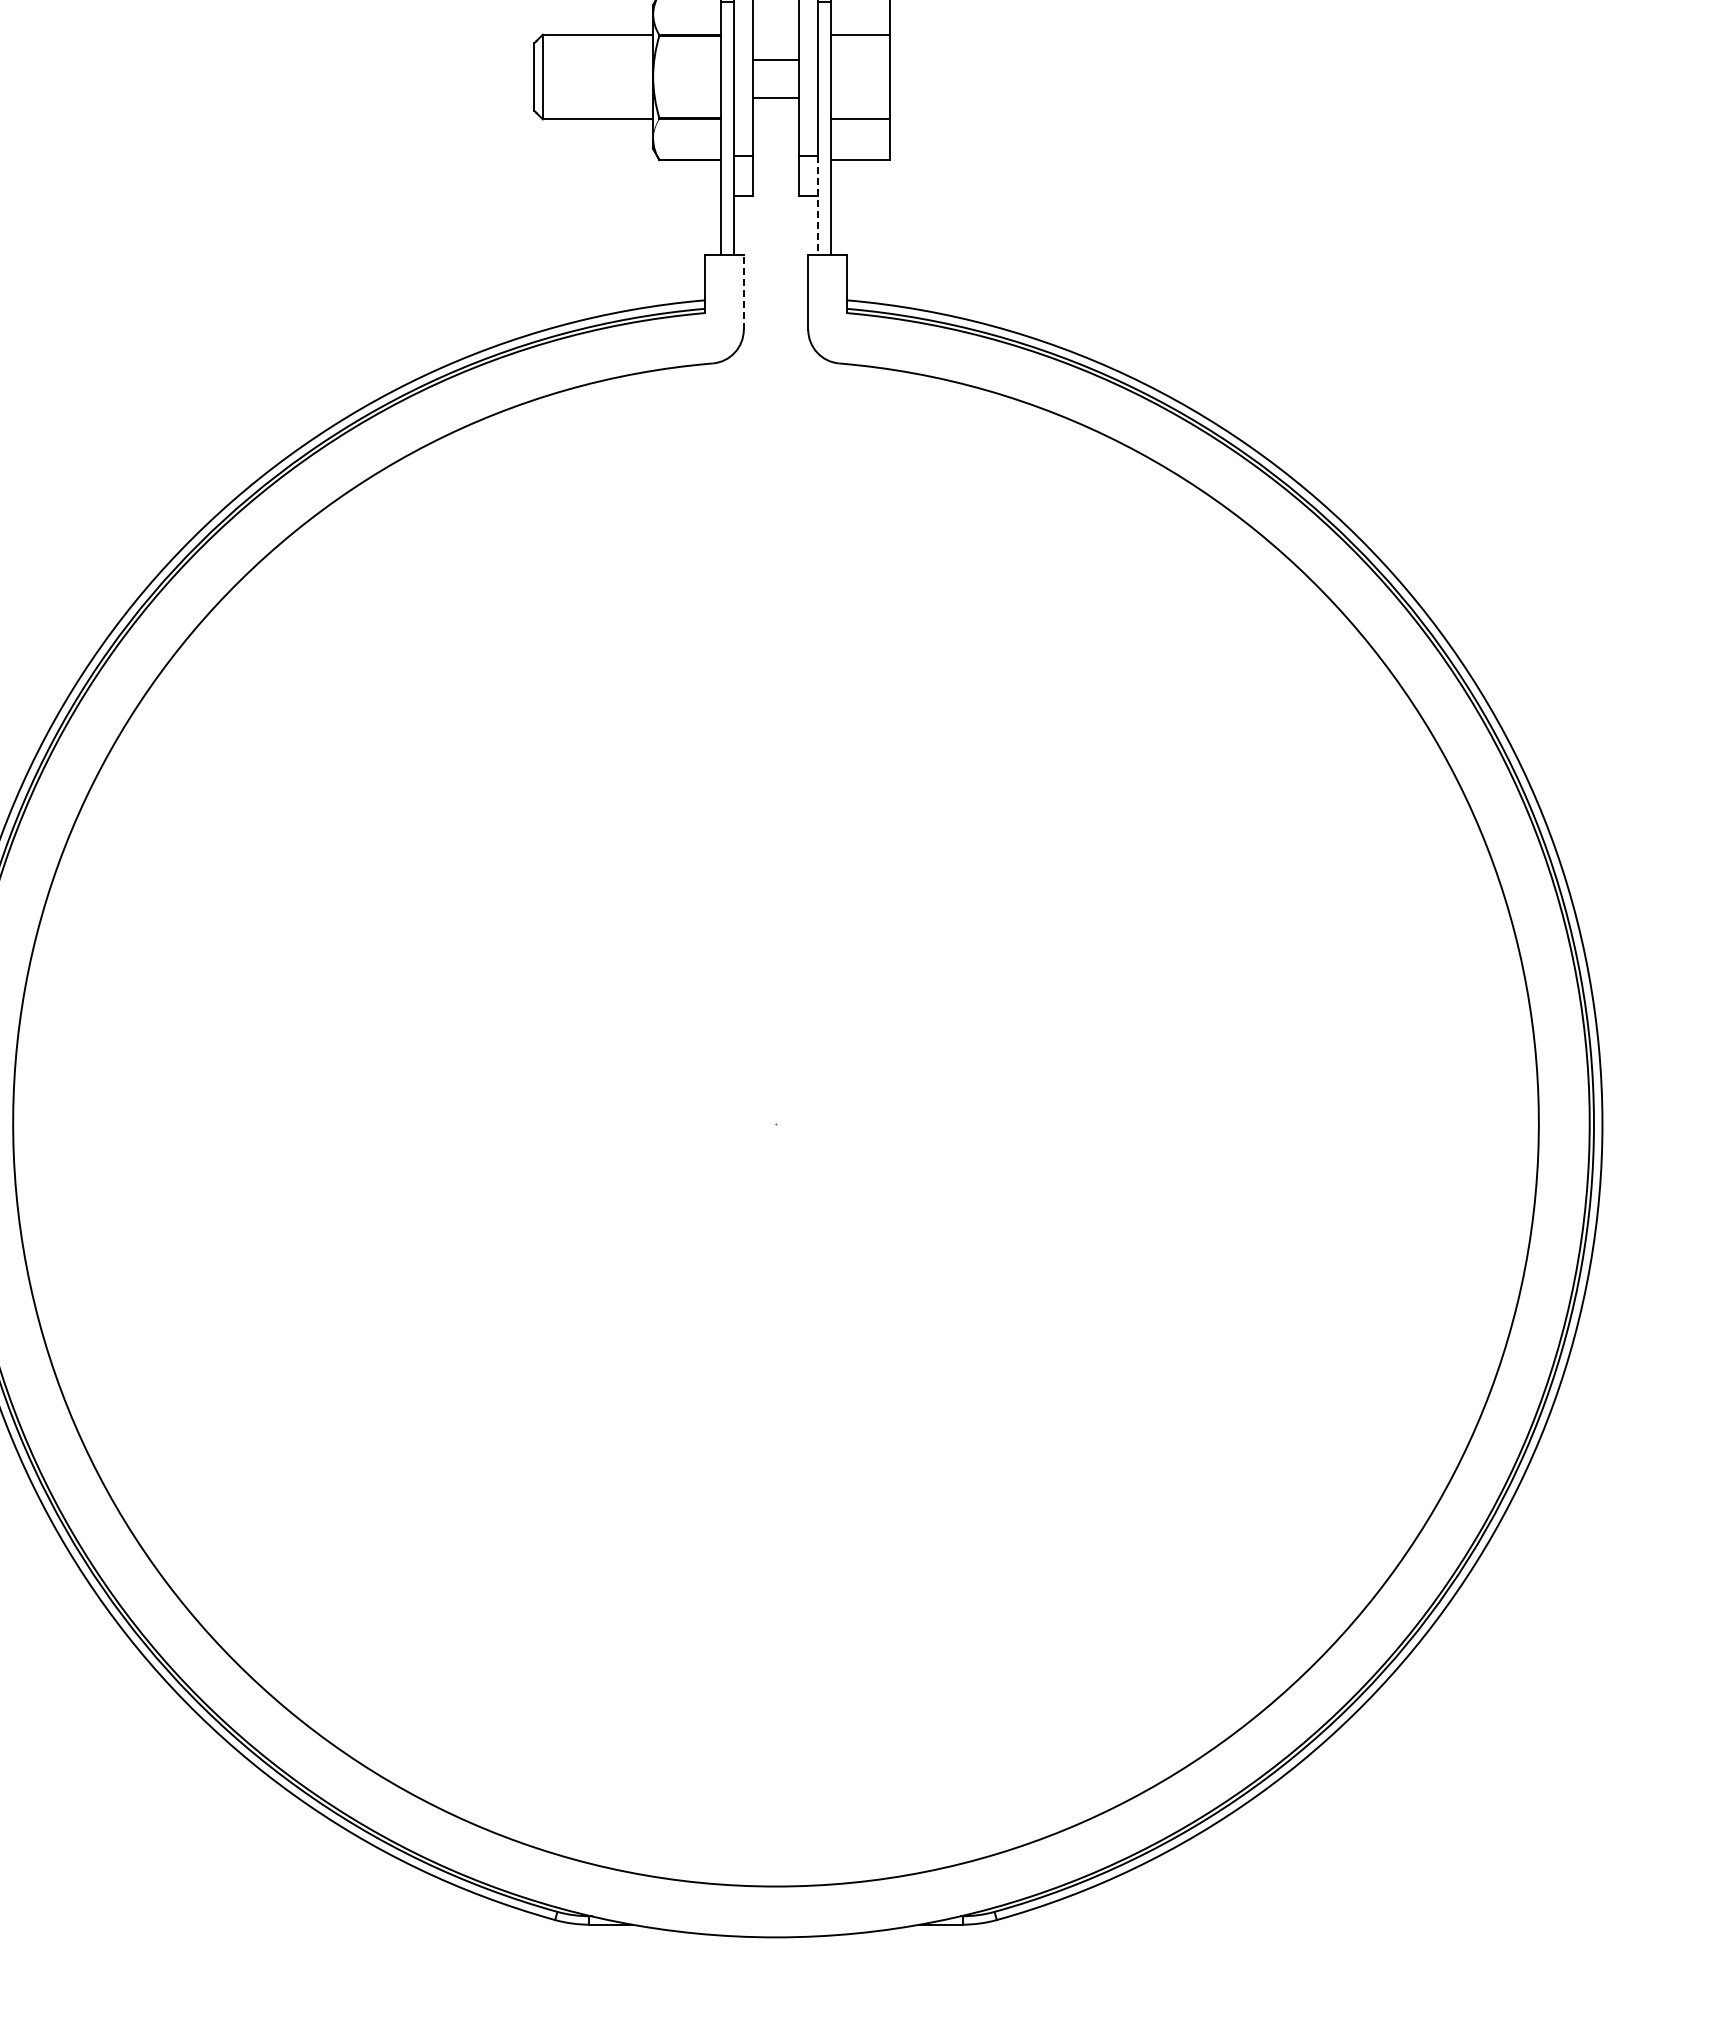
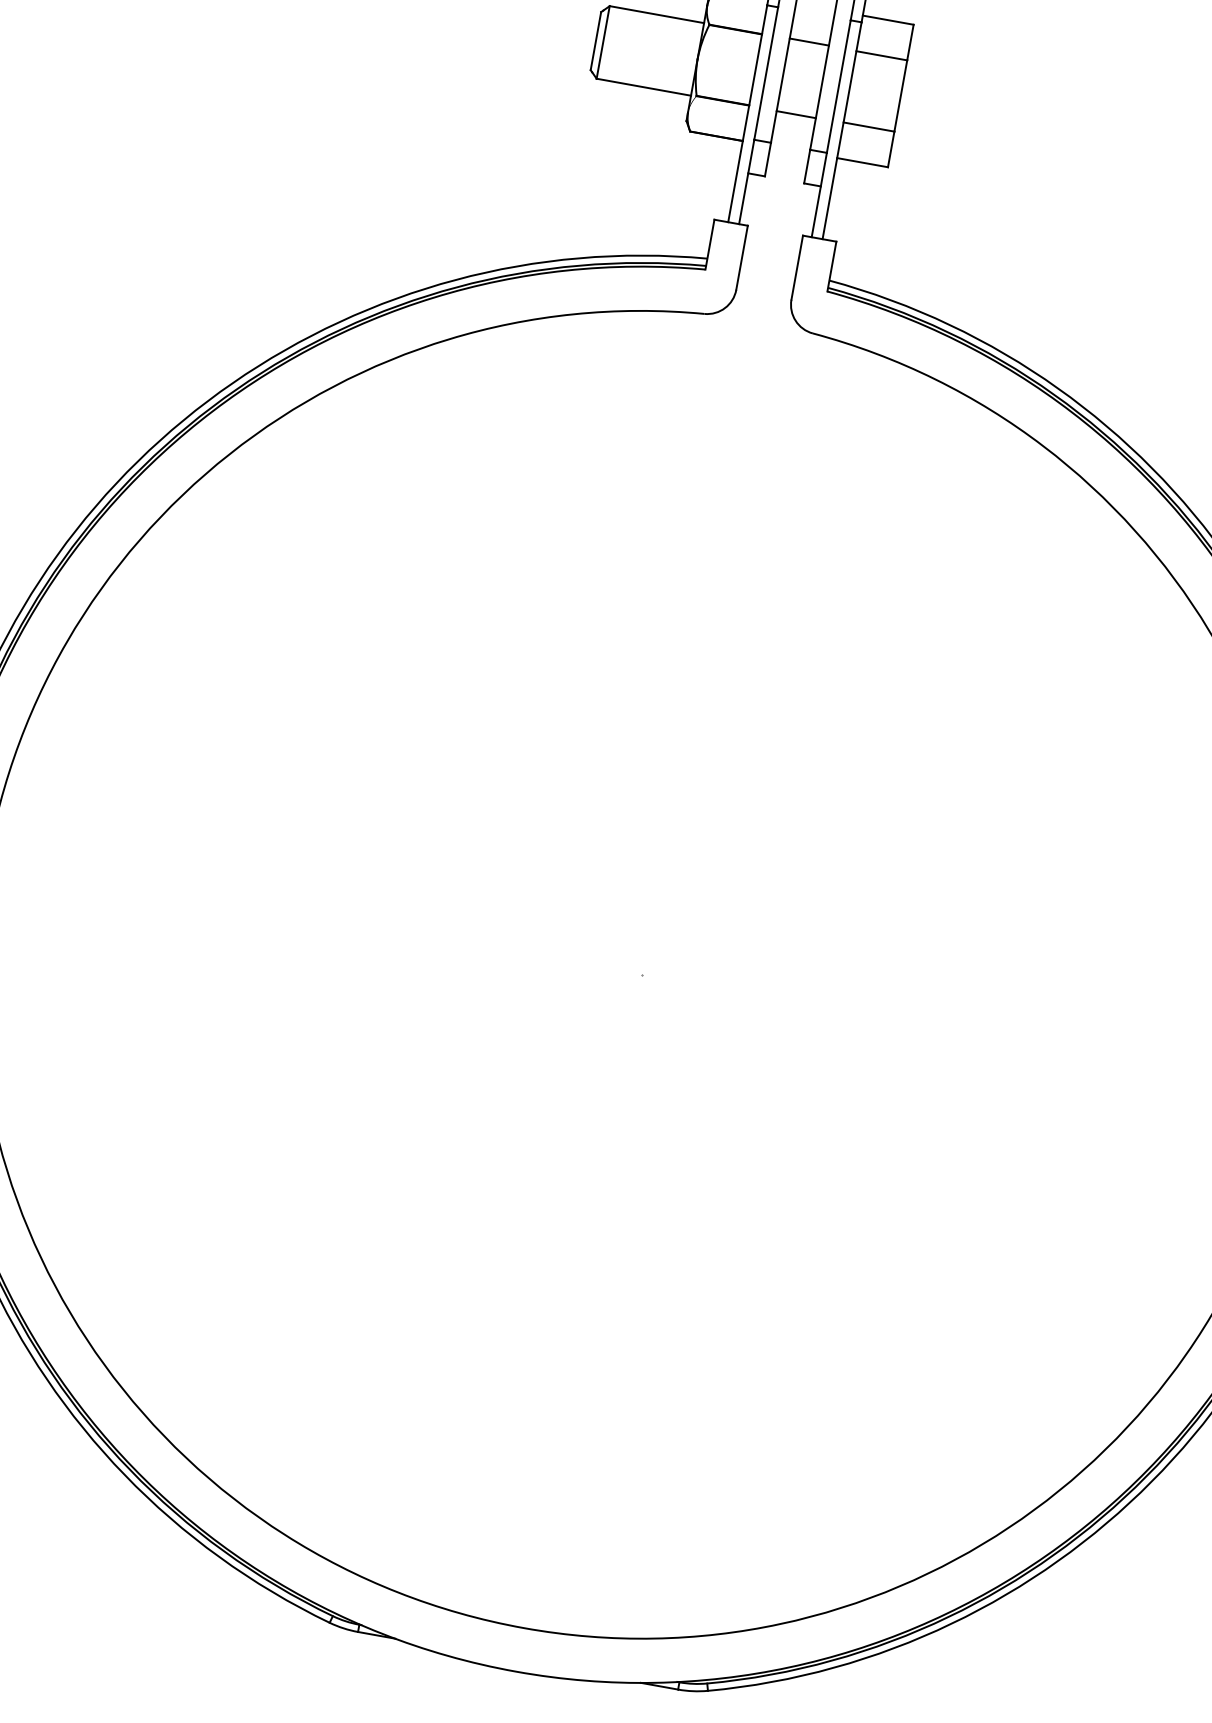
line: (775, 60) -> (795, 114), moved
line: (775, 97) -> (808, 41), moved
line: (818, 206) -> (819, 195), dashed -> solid
line: (743, 291) -> (741, 257), dashed -> solid

